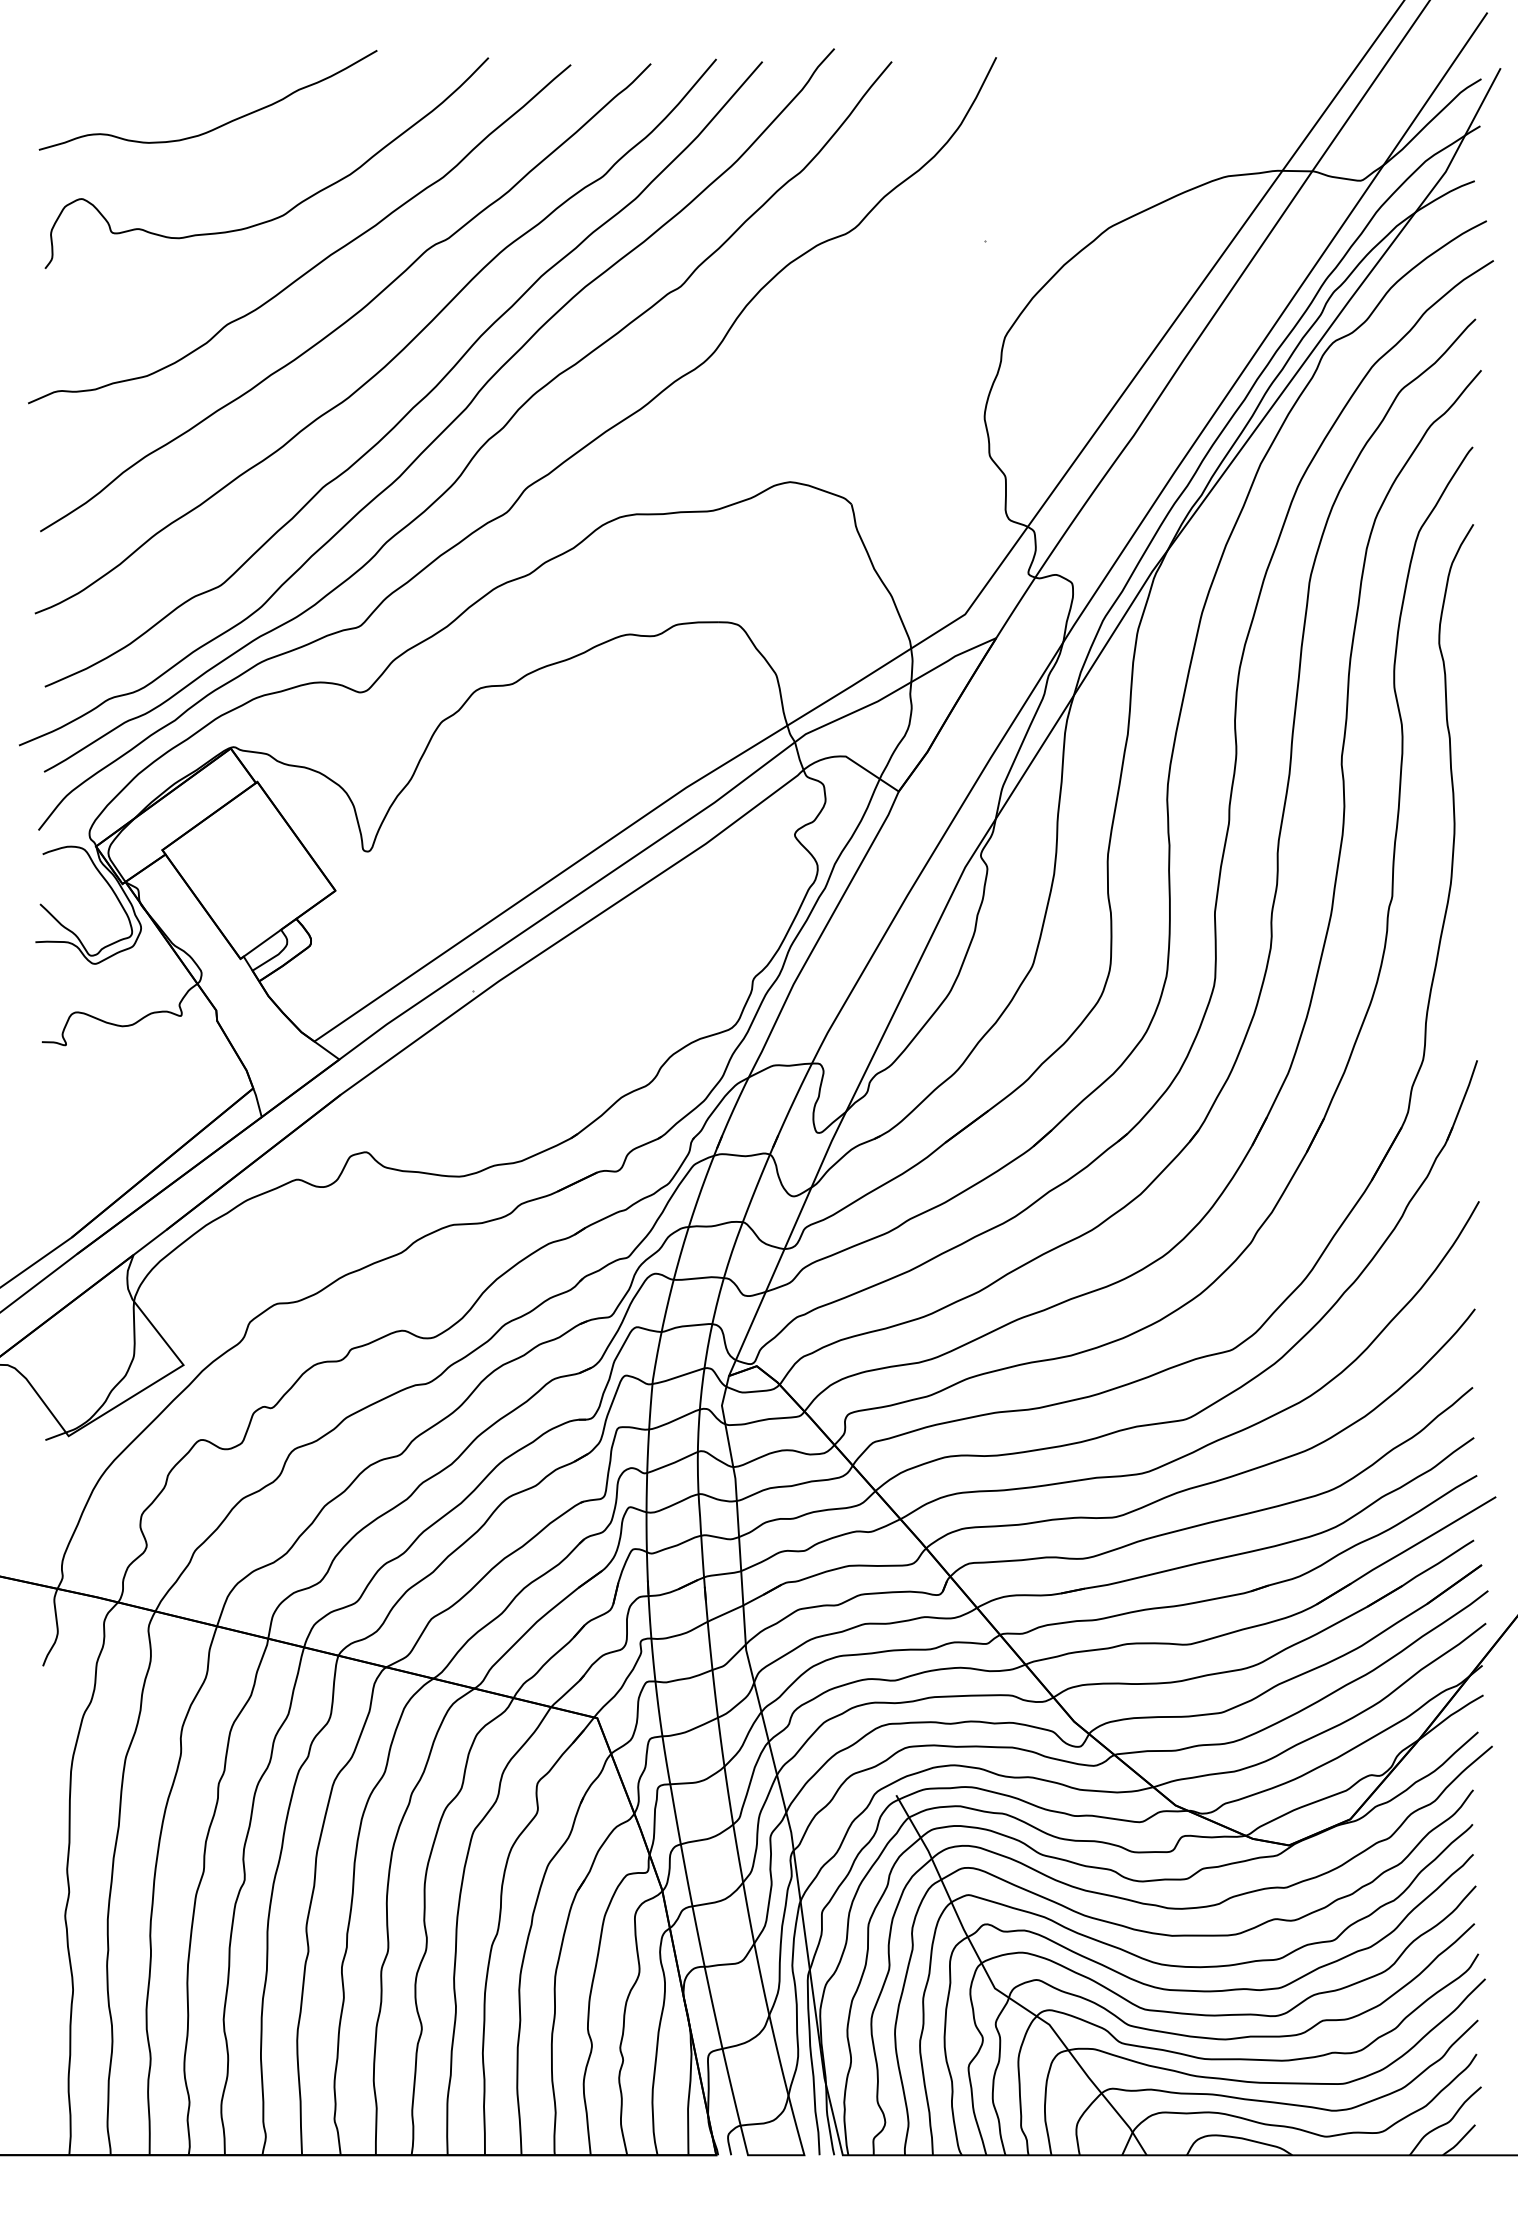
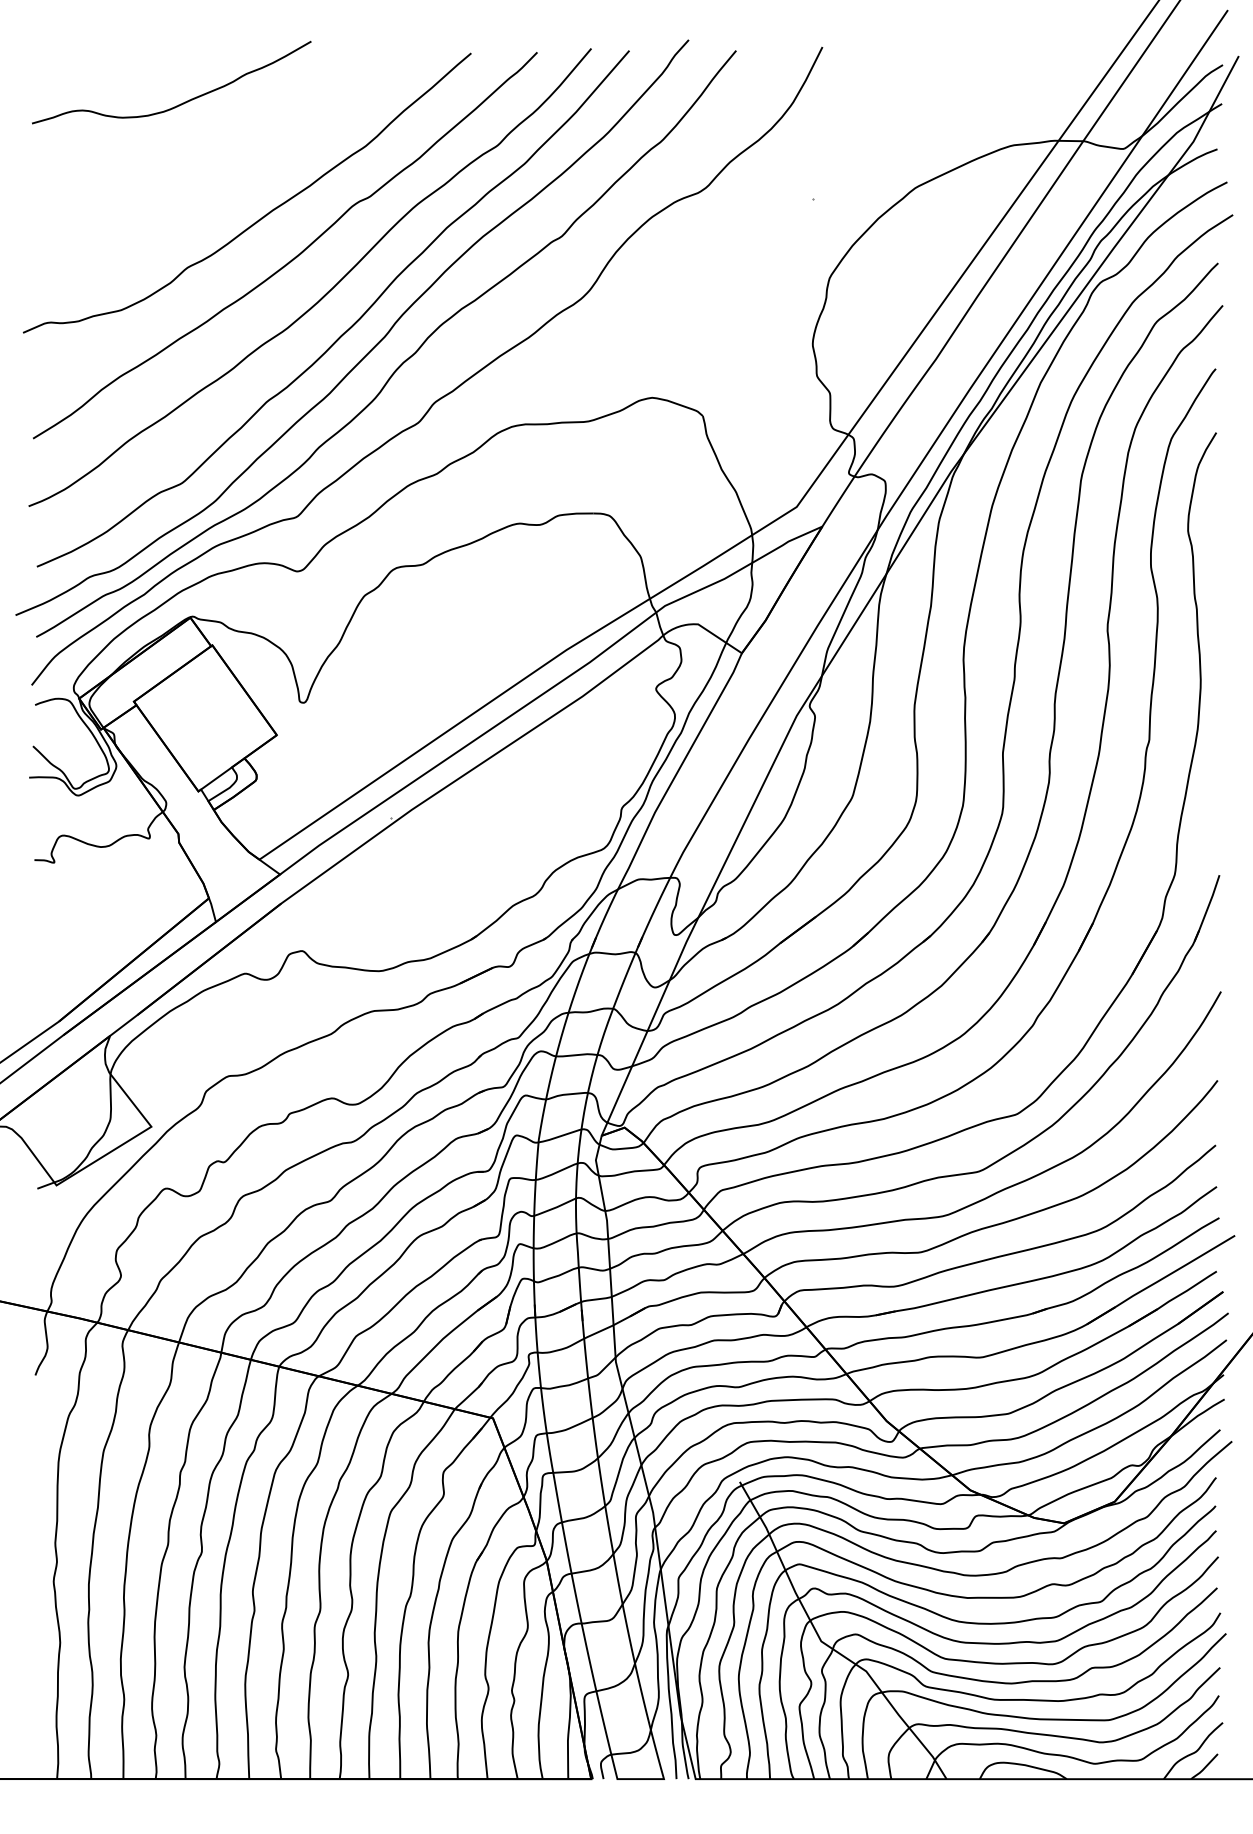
curve: (296, 204) -> (244, 168), removed

